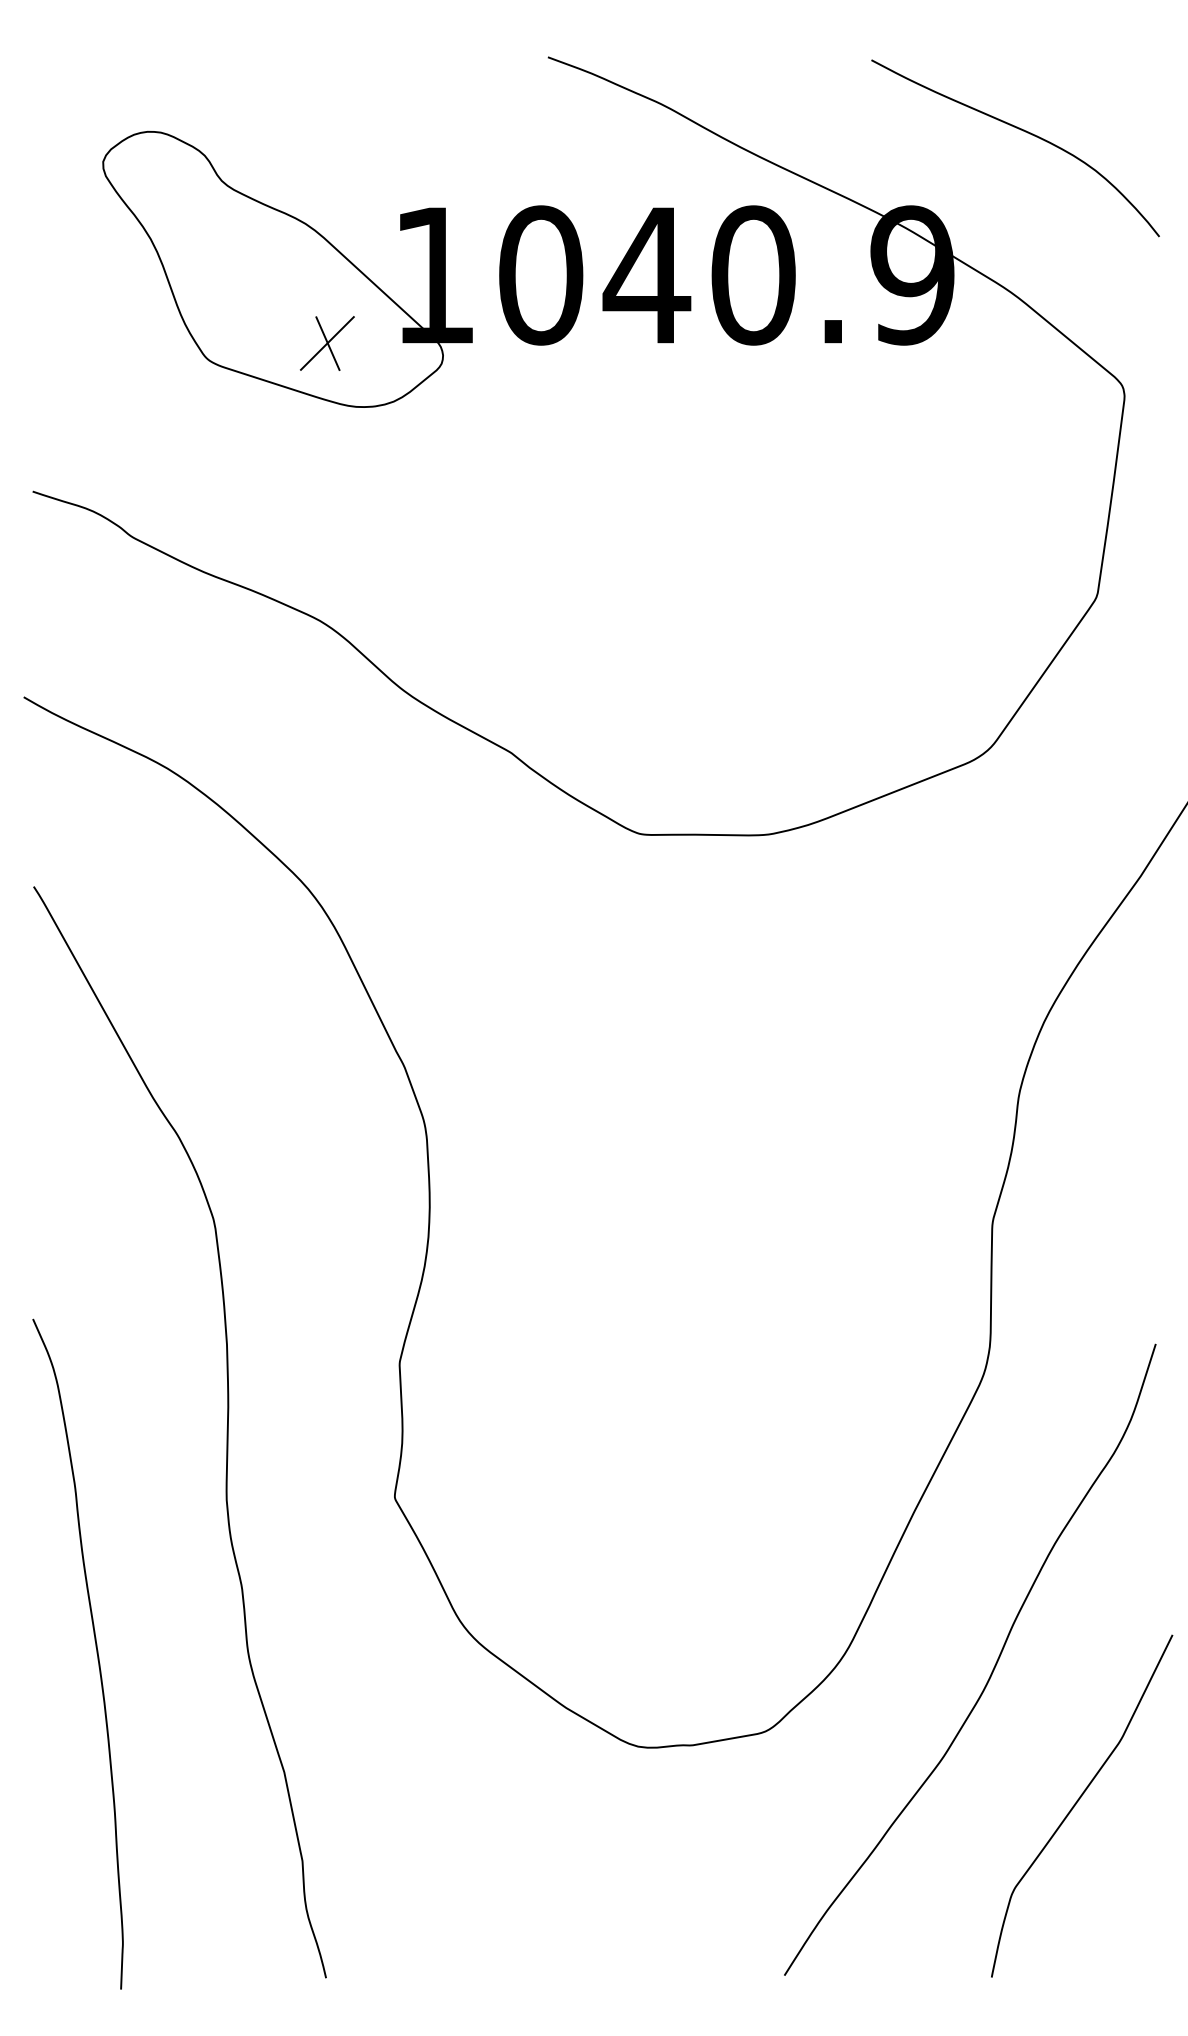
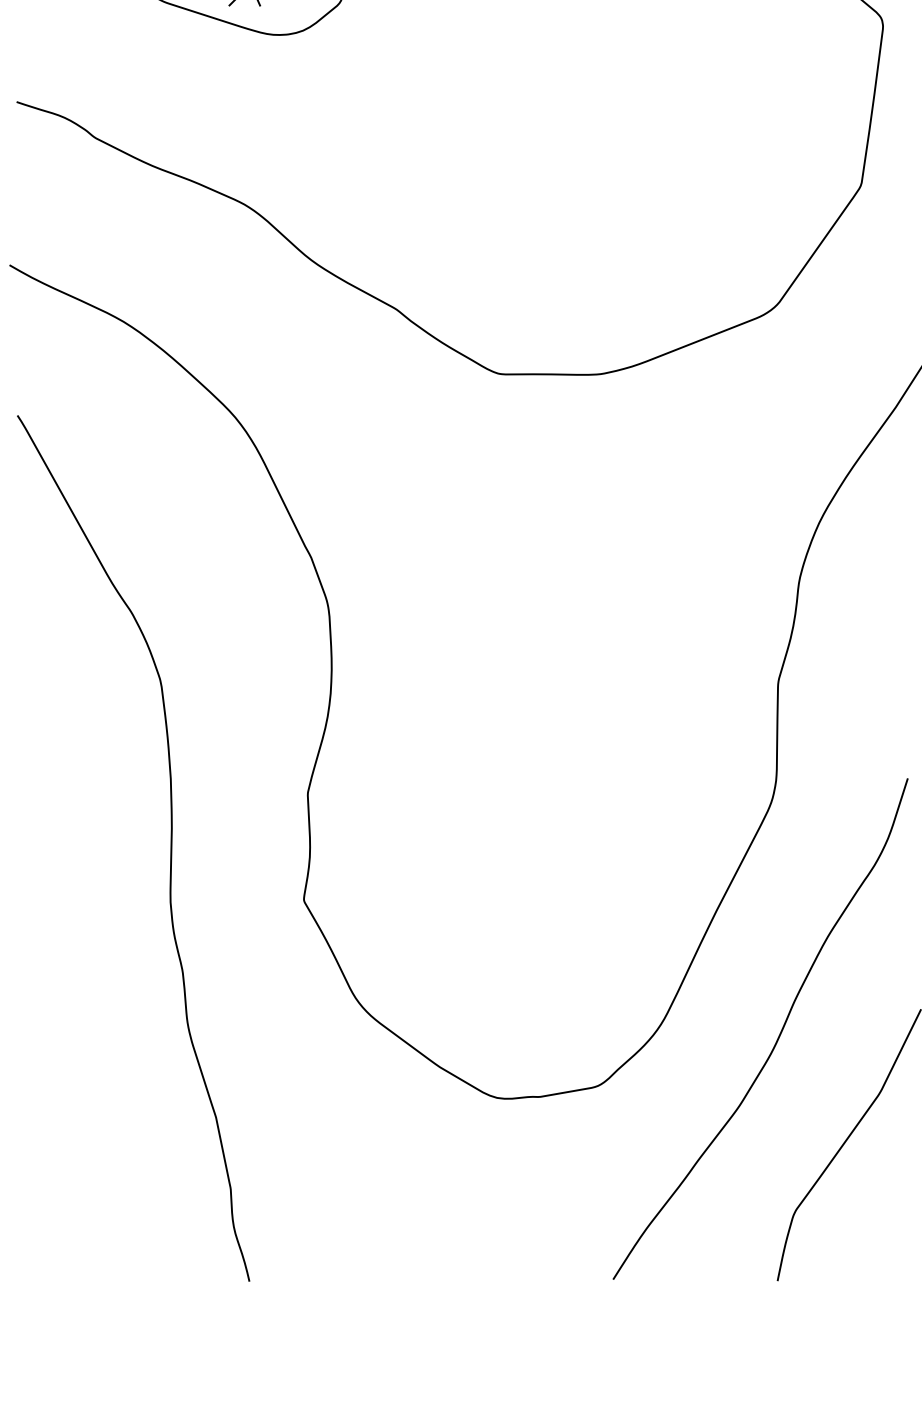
curve: (95, 1647) -> (66, 1019), removed

